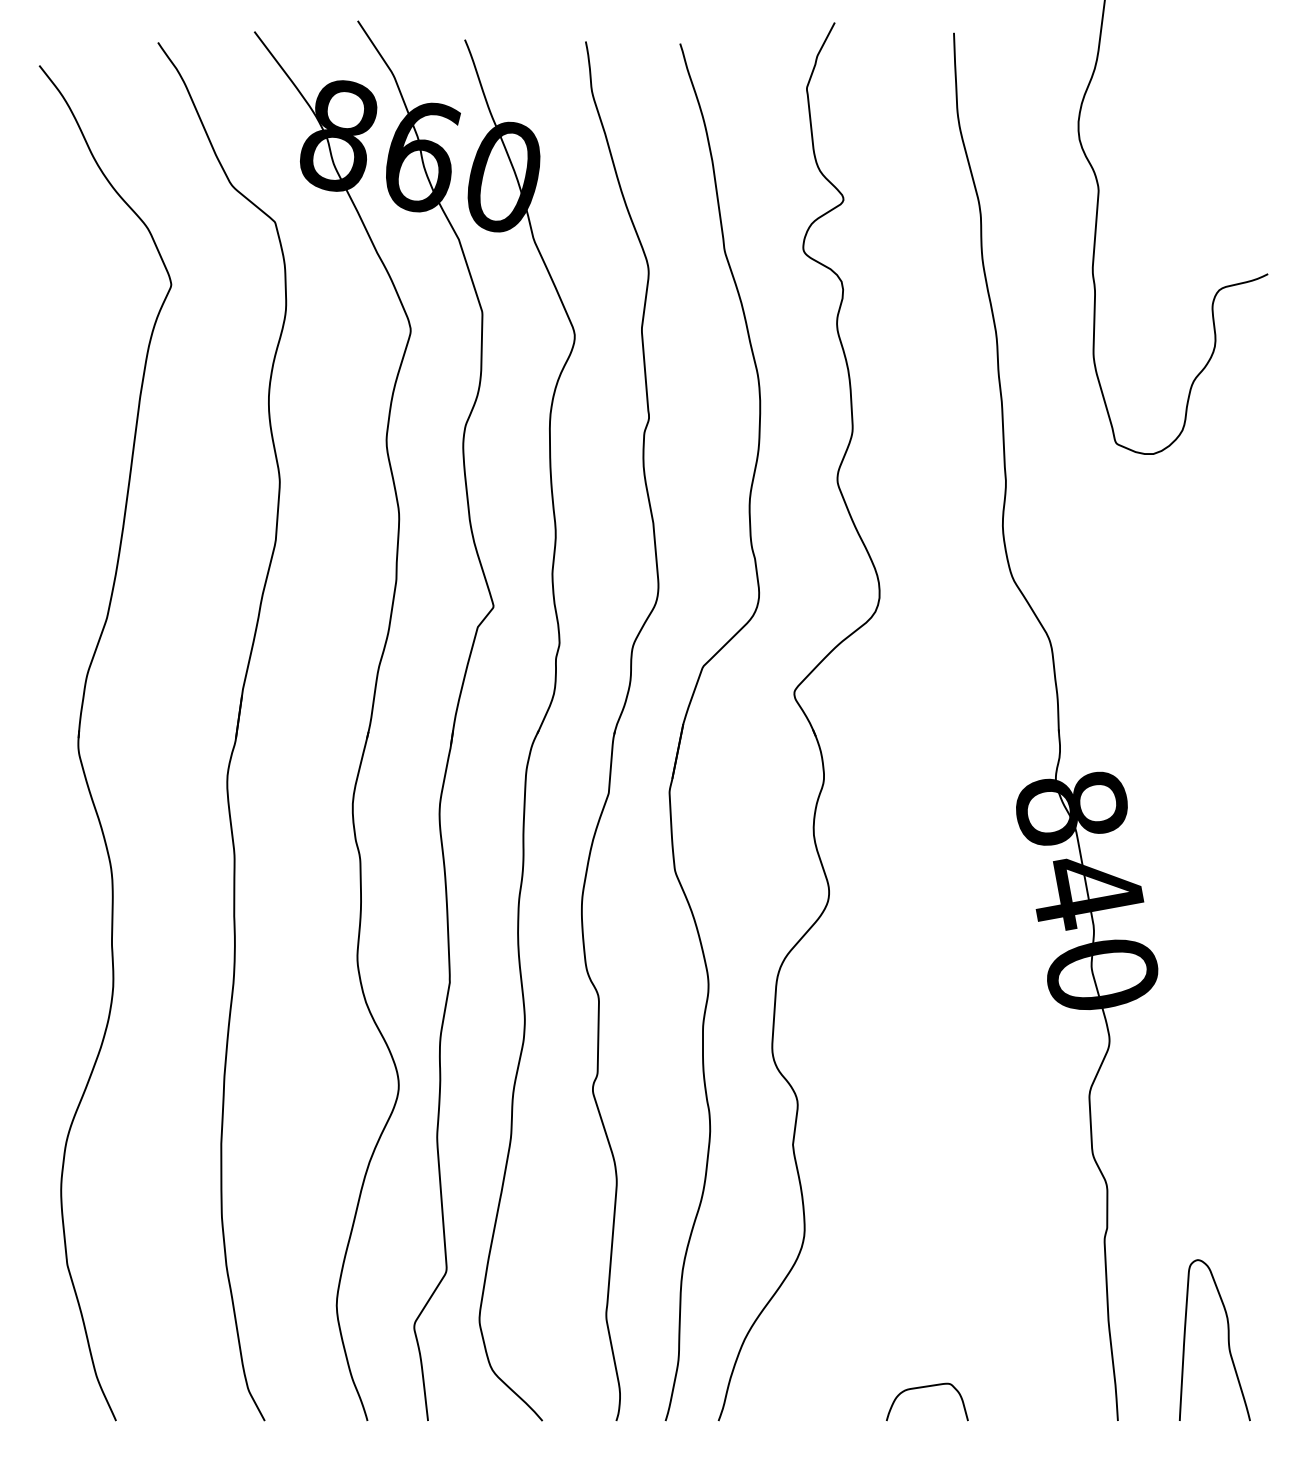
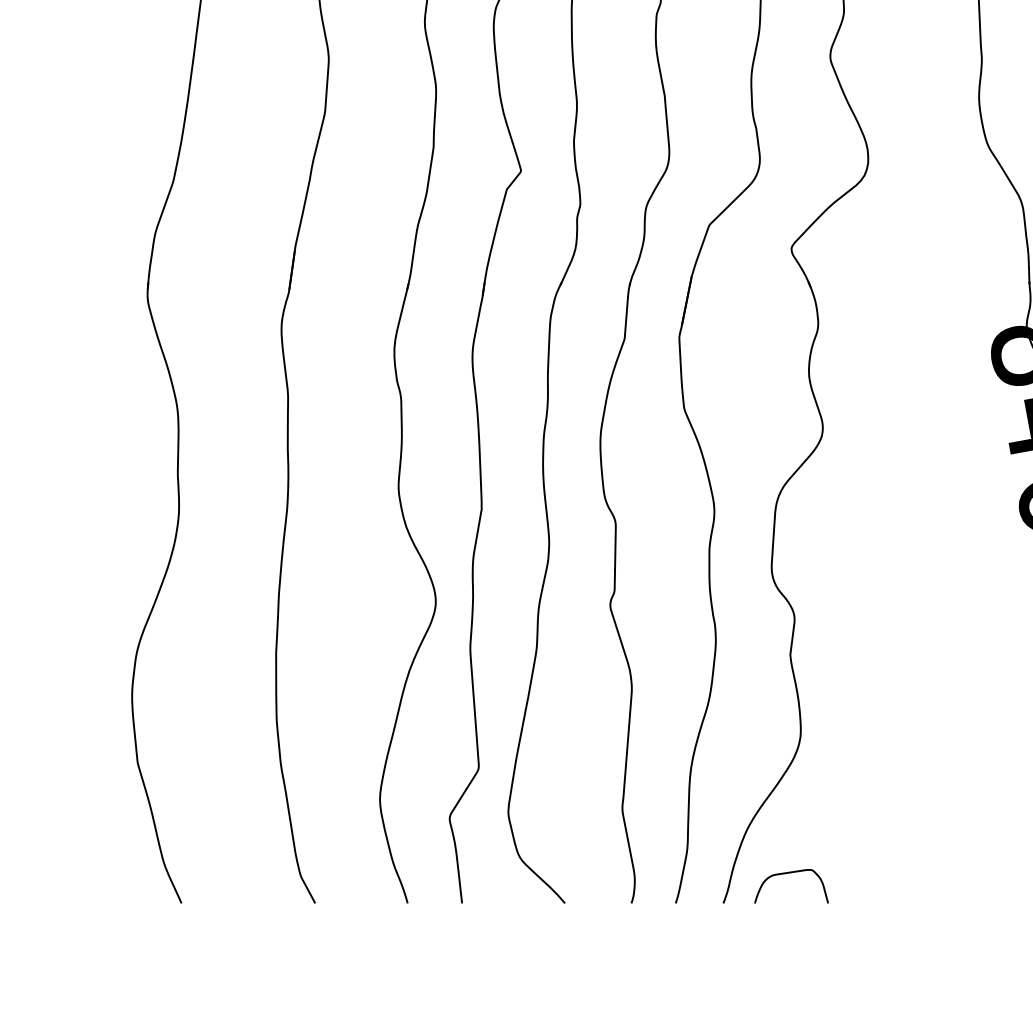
curve: (927, 1387) -> (791, 873), moved

